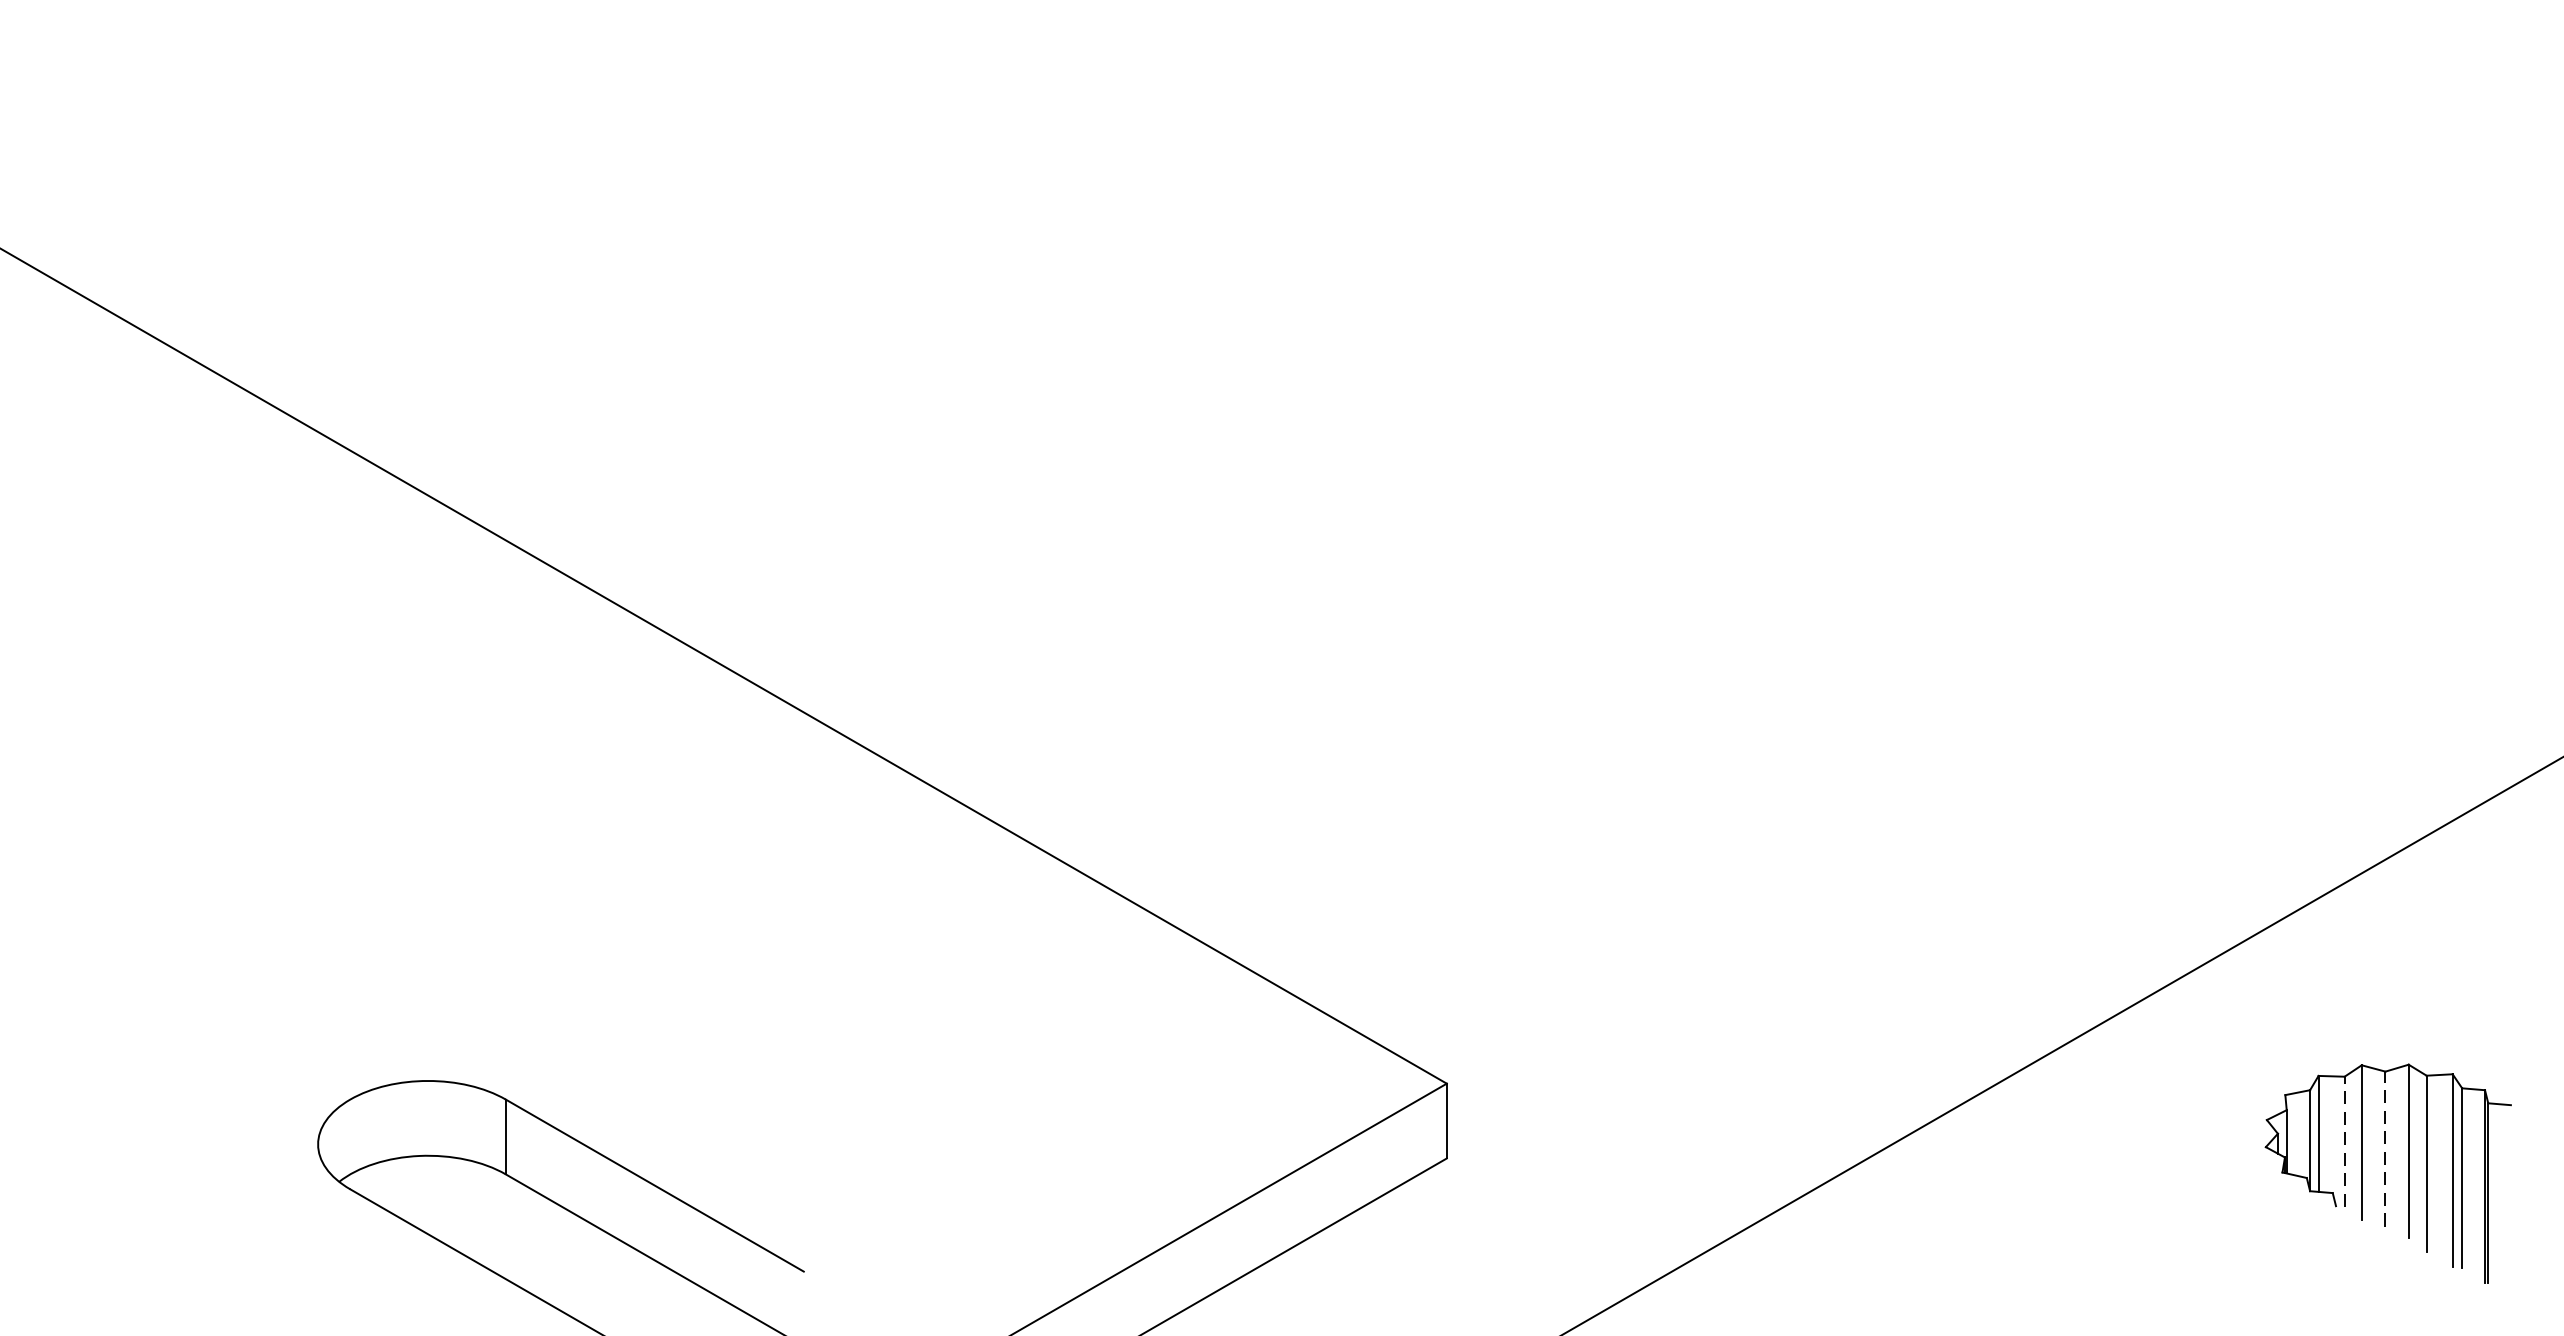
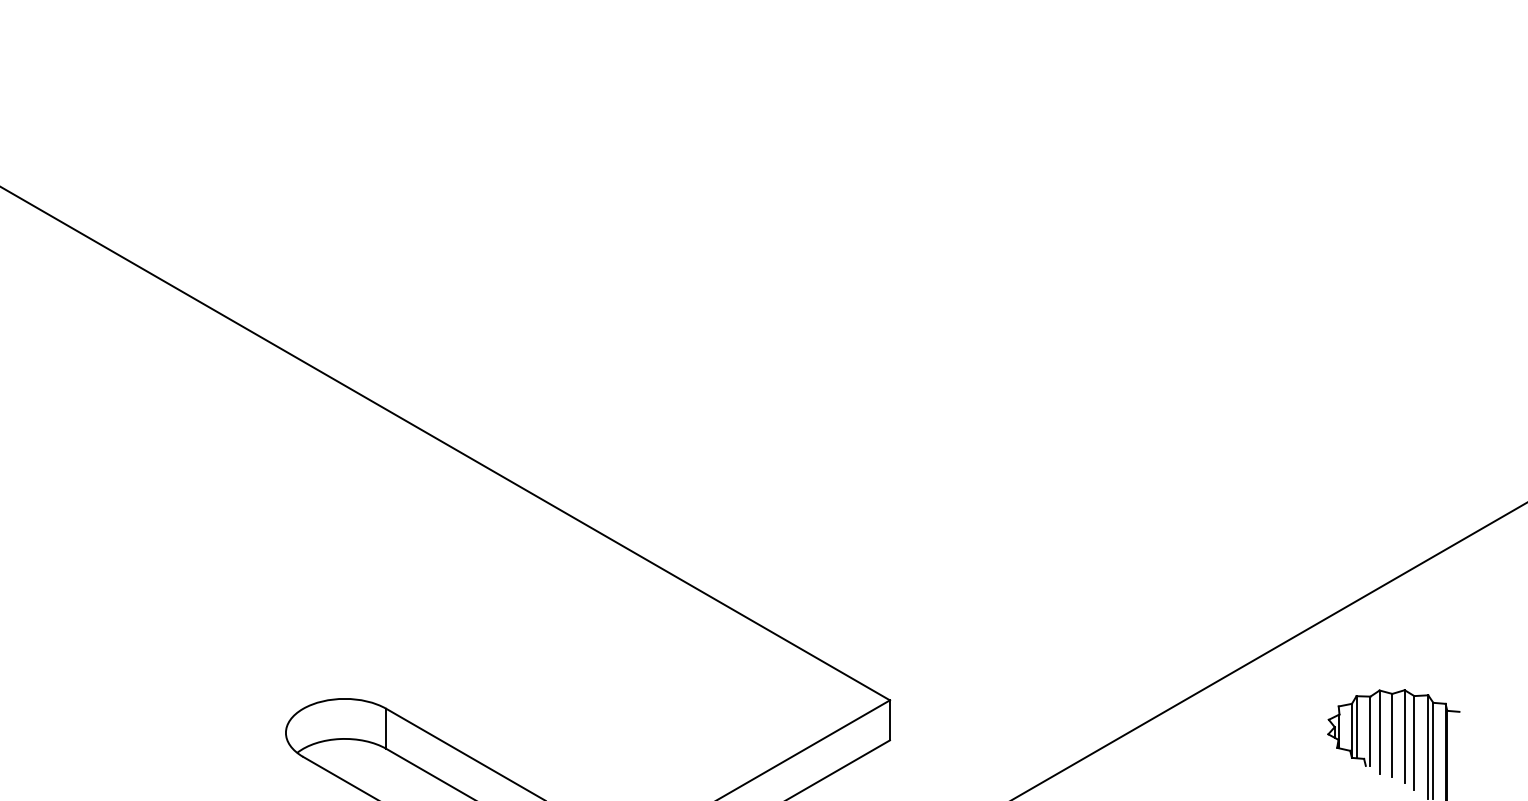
line: (2344, 1141) -> (1370, 731), dashed -> solid
line: (2385, 1147) -> (1392, 734), dashed -> solid

